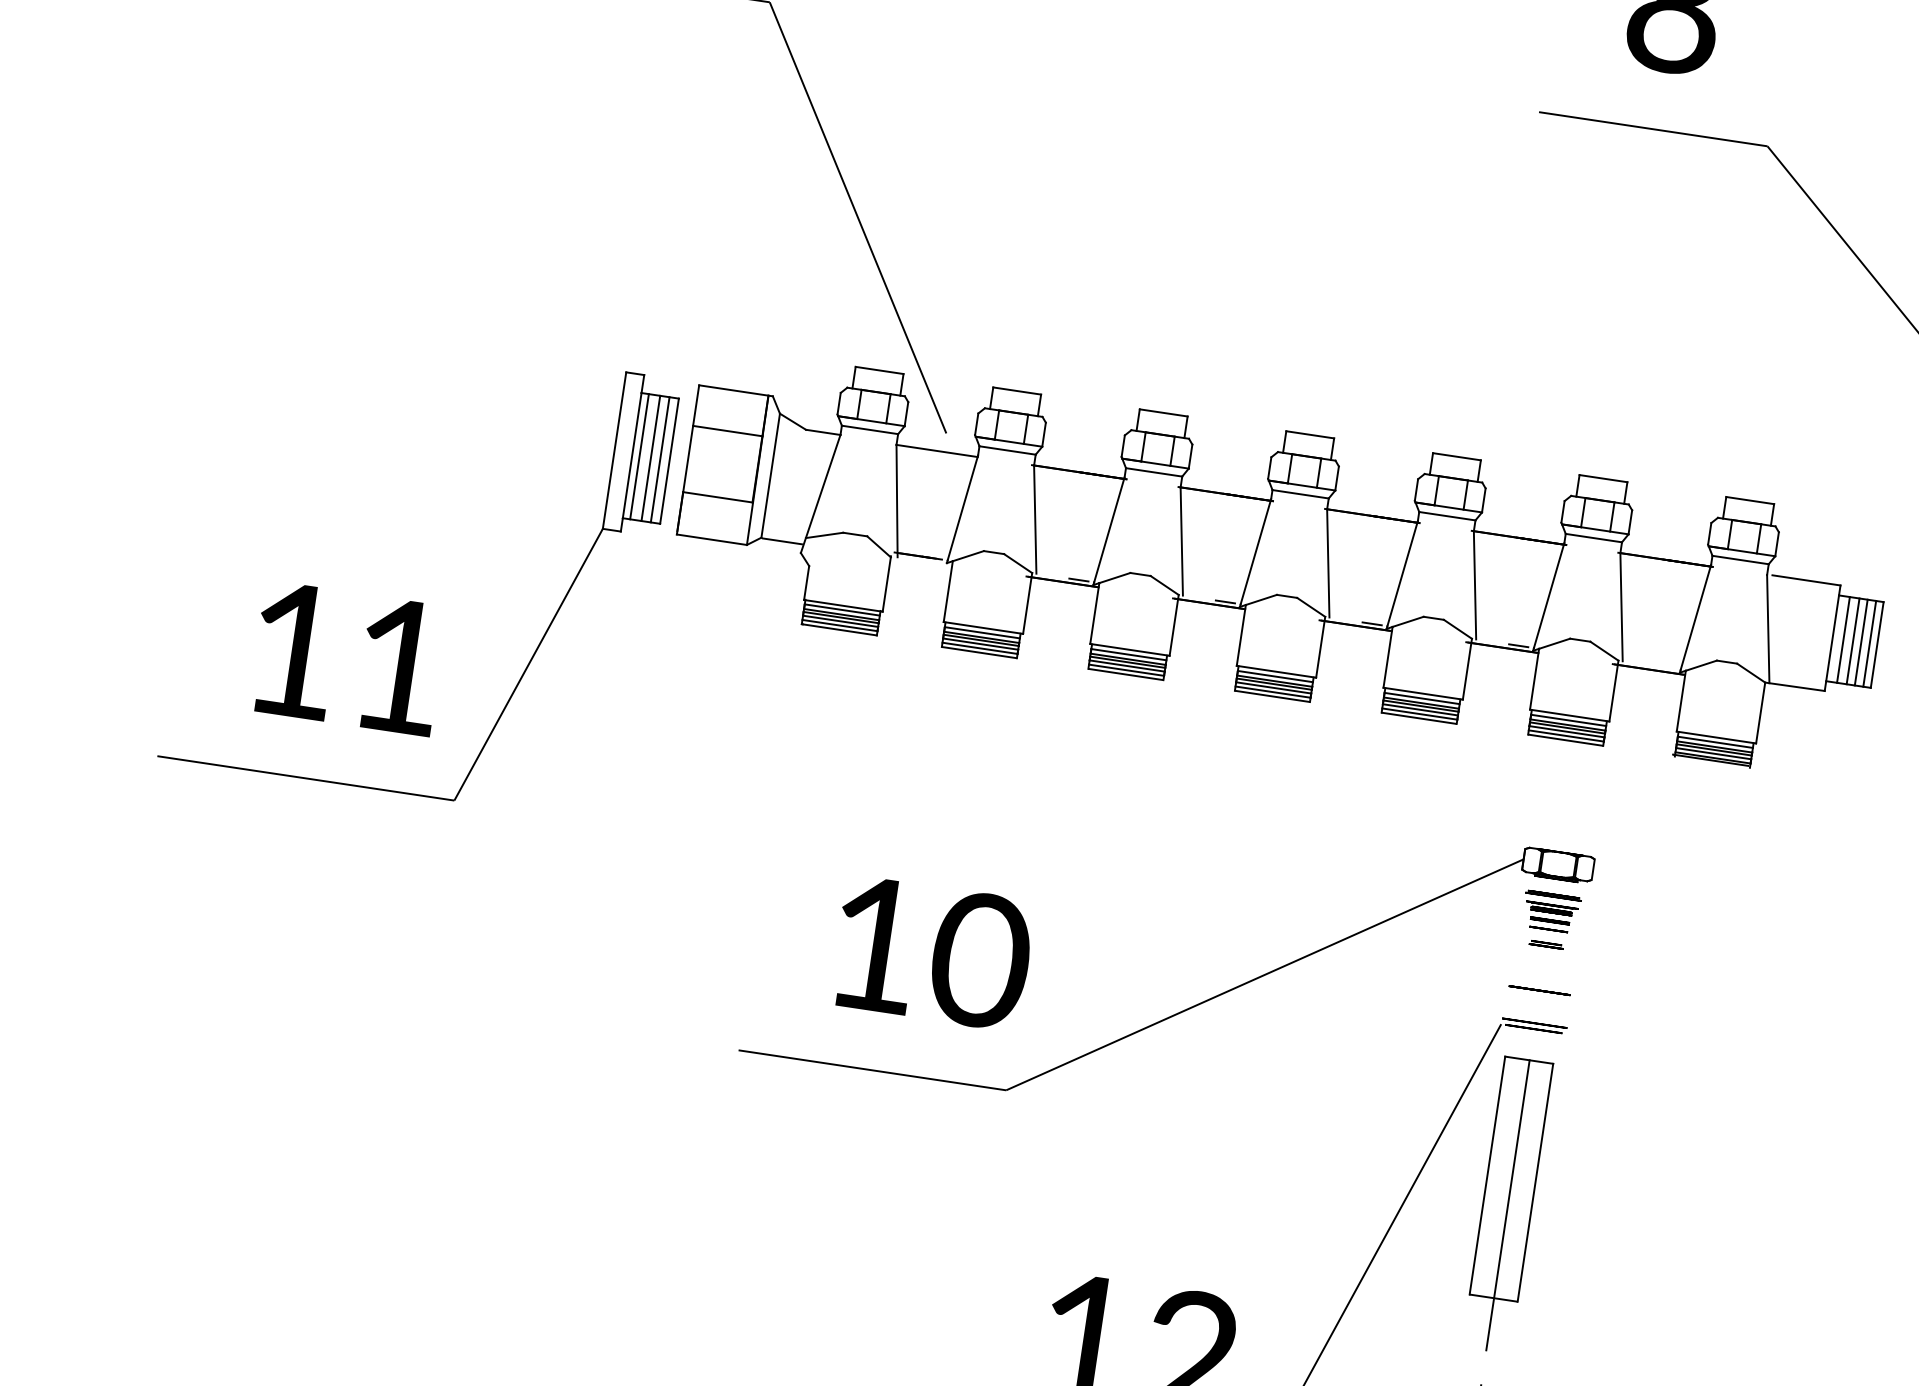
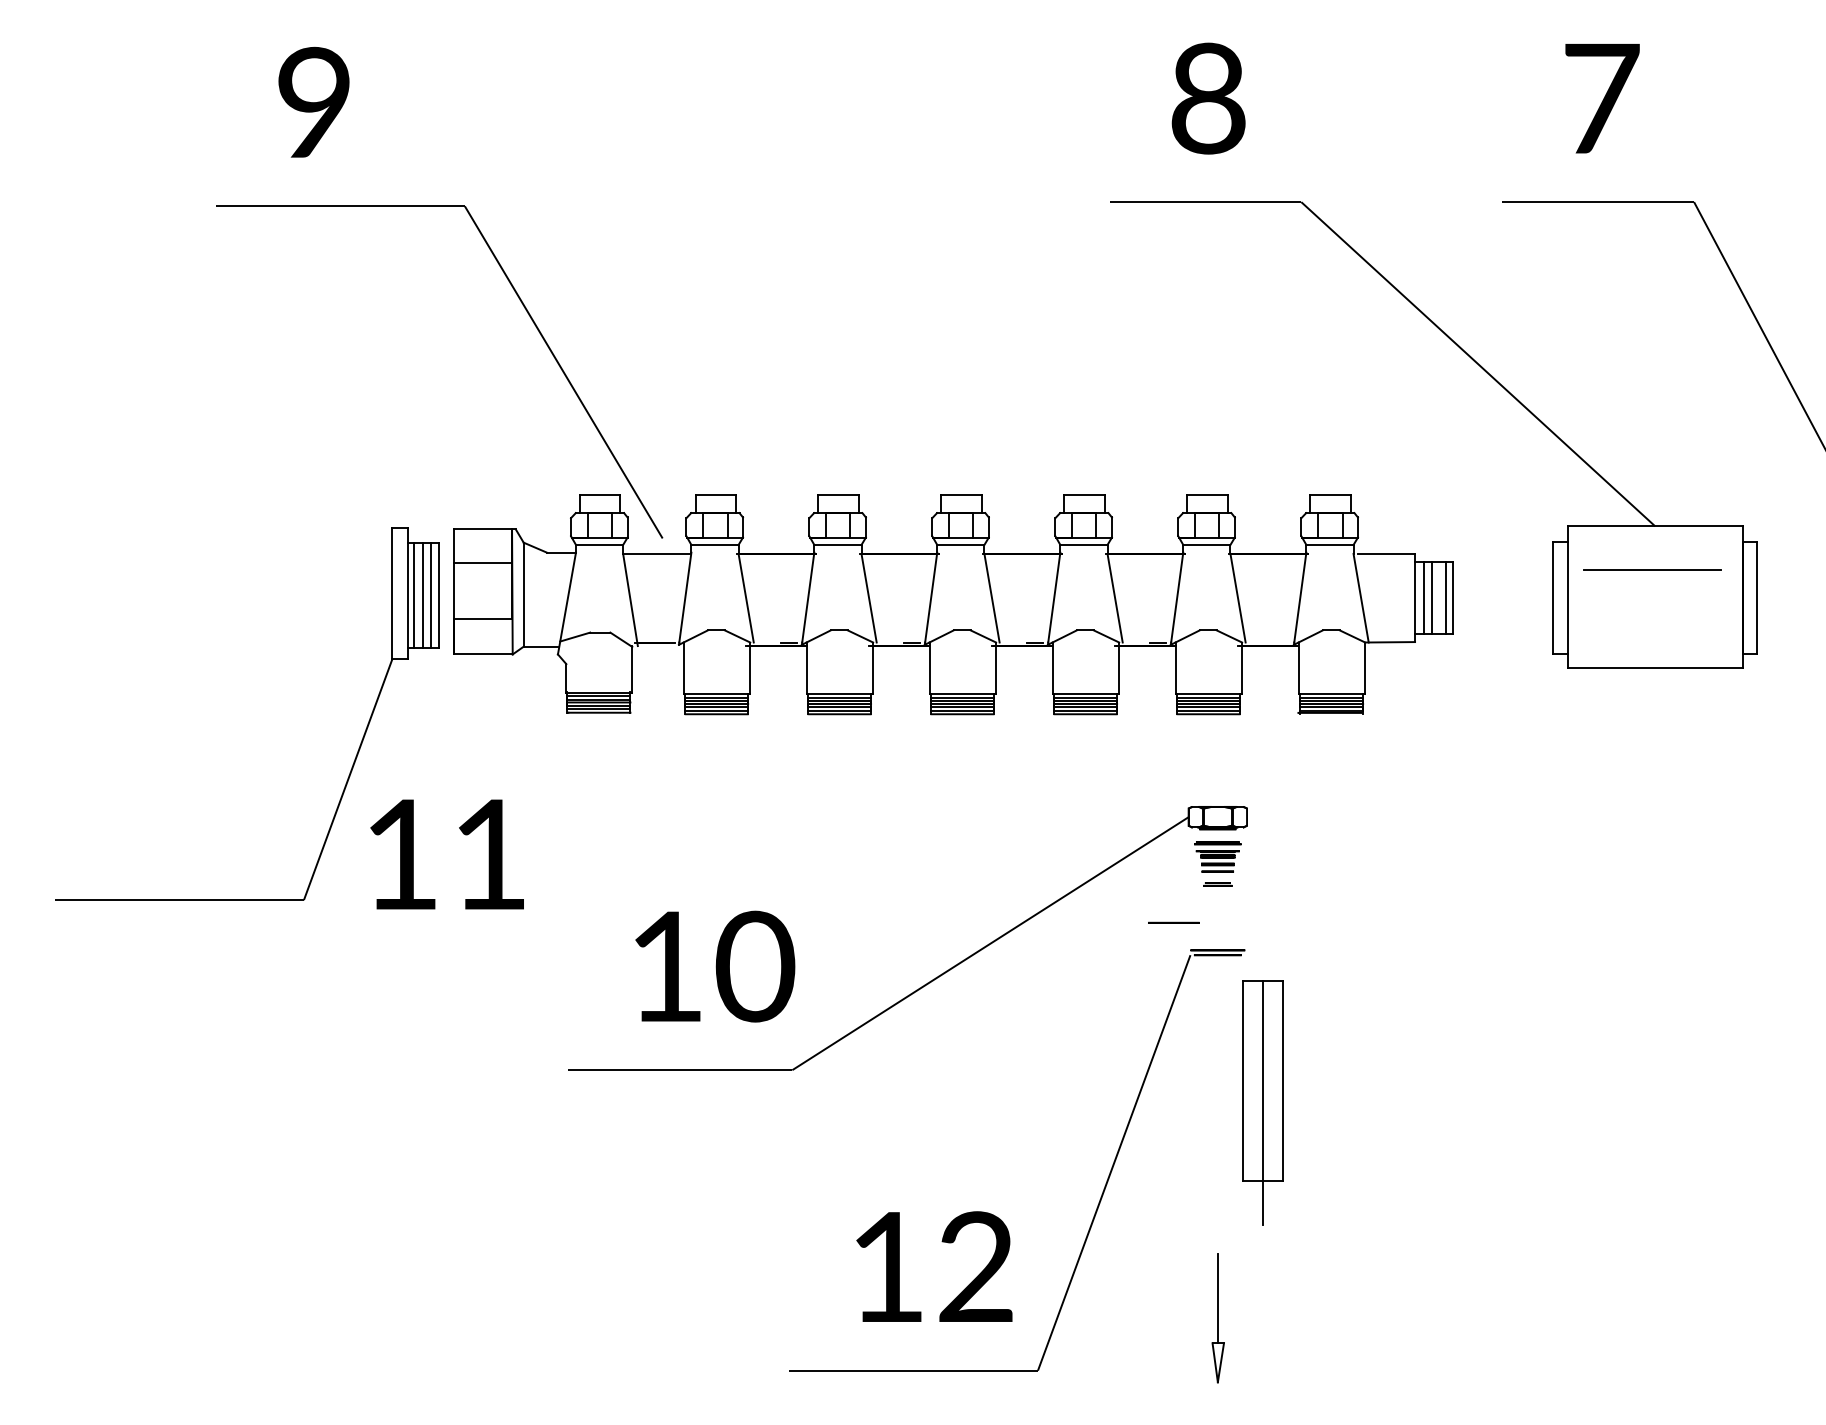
line: (1861, 642) -> (1439, 597), removed
text: (347, 658) -> (446, 854), moved
line: (1539, 990) -> (1173, 922), moved
part: (1507, 1204) -> (1262, 1102), moved

